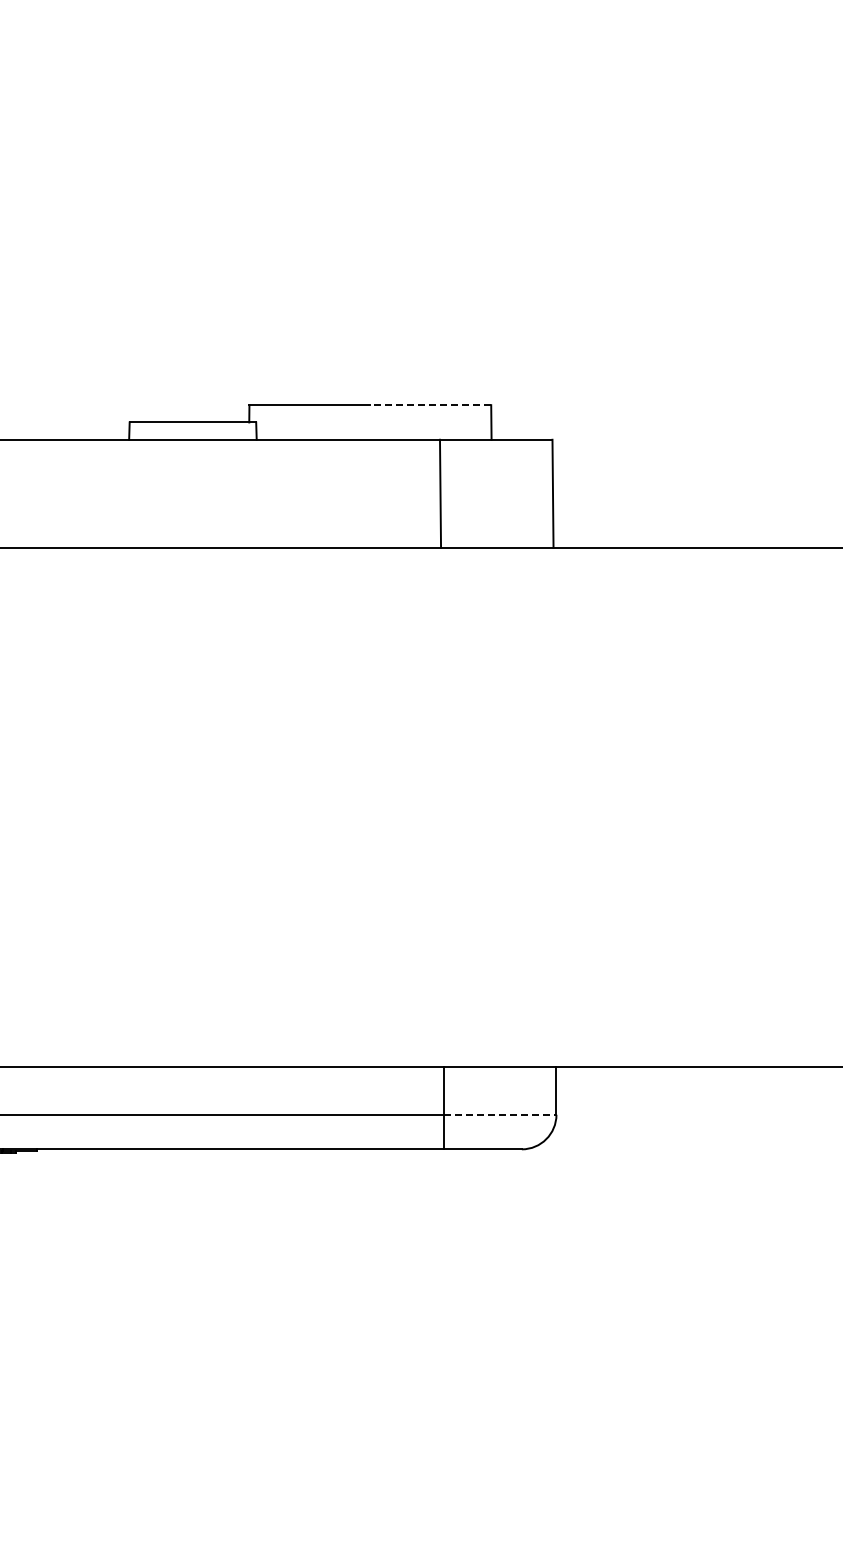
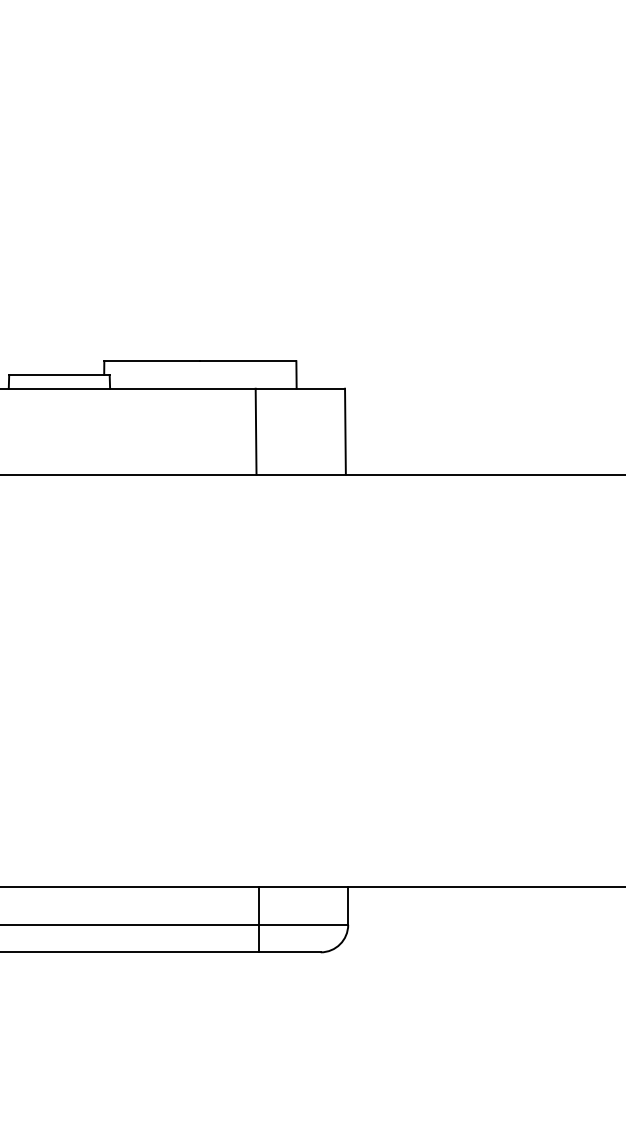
line: (430, 405) -> (248, 361), dashed -> solid
line: (500, 1114) -> (303, 924), dashed -> solid

